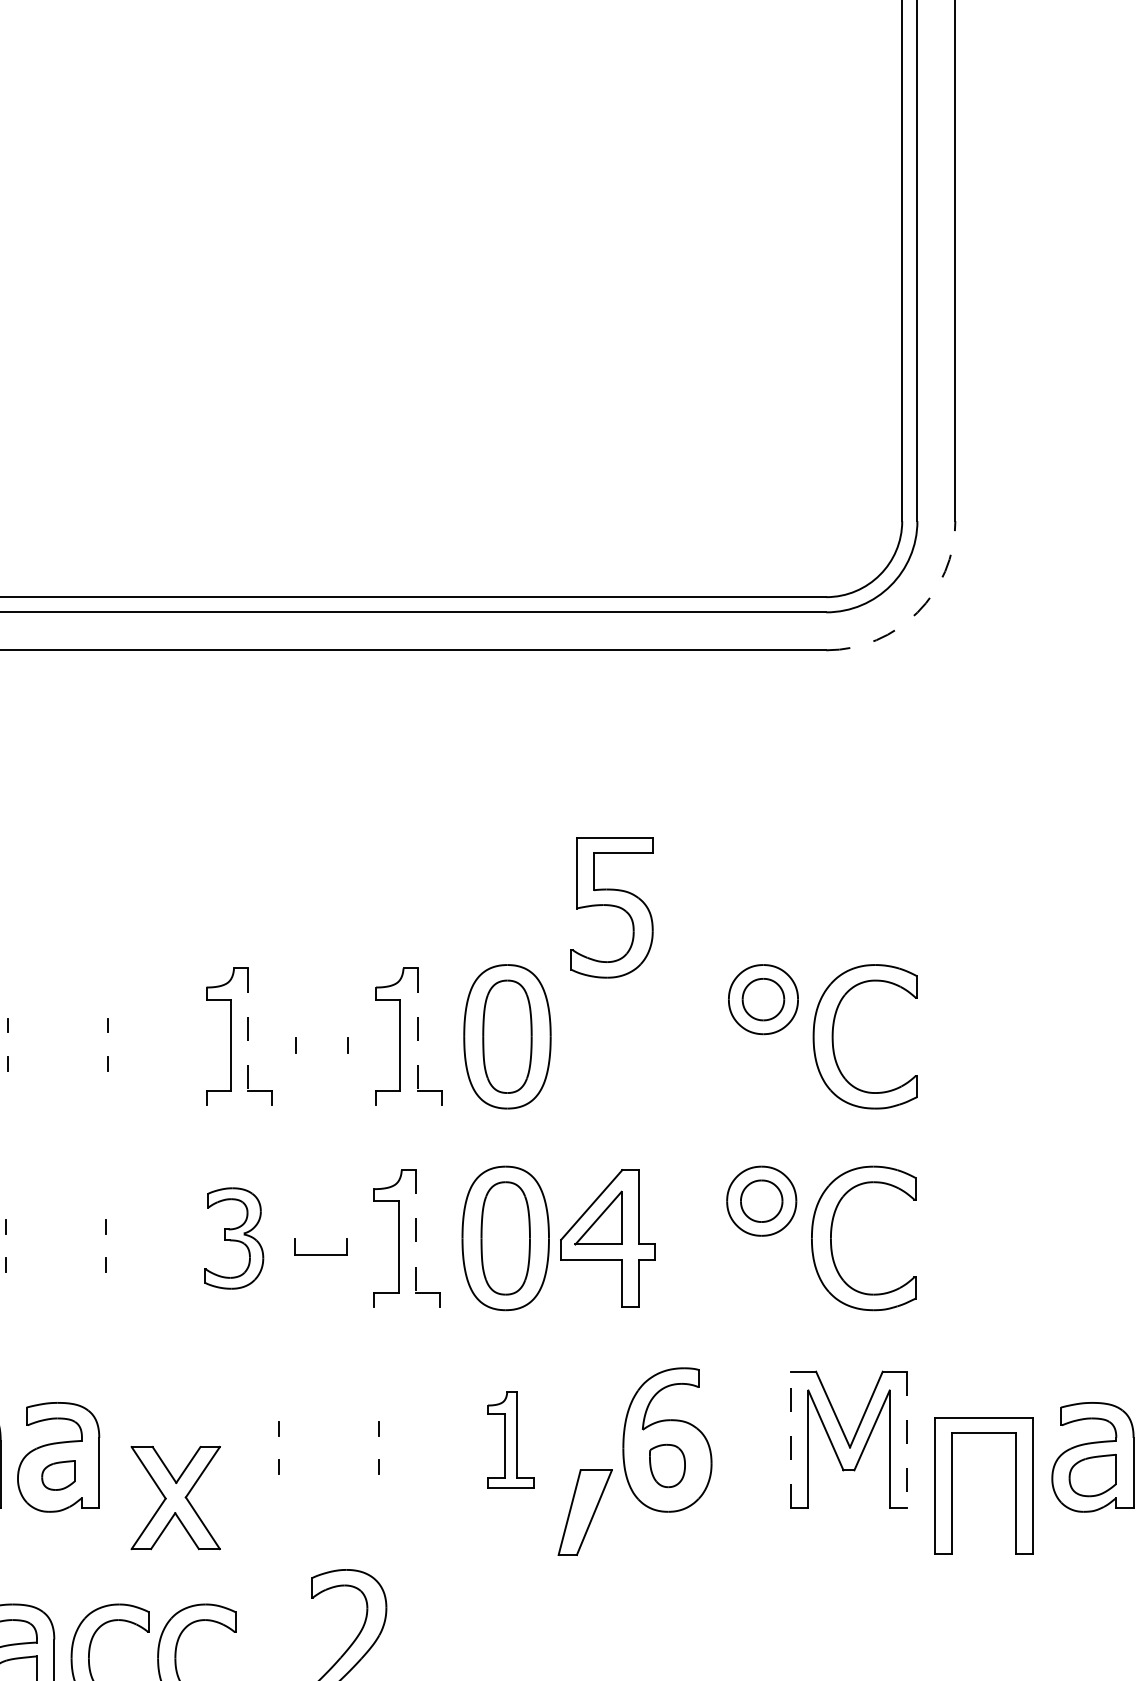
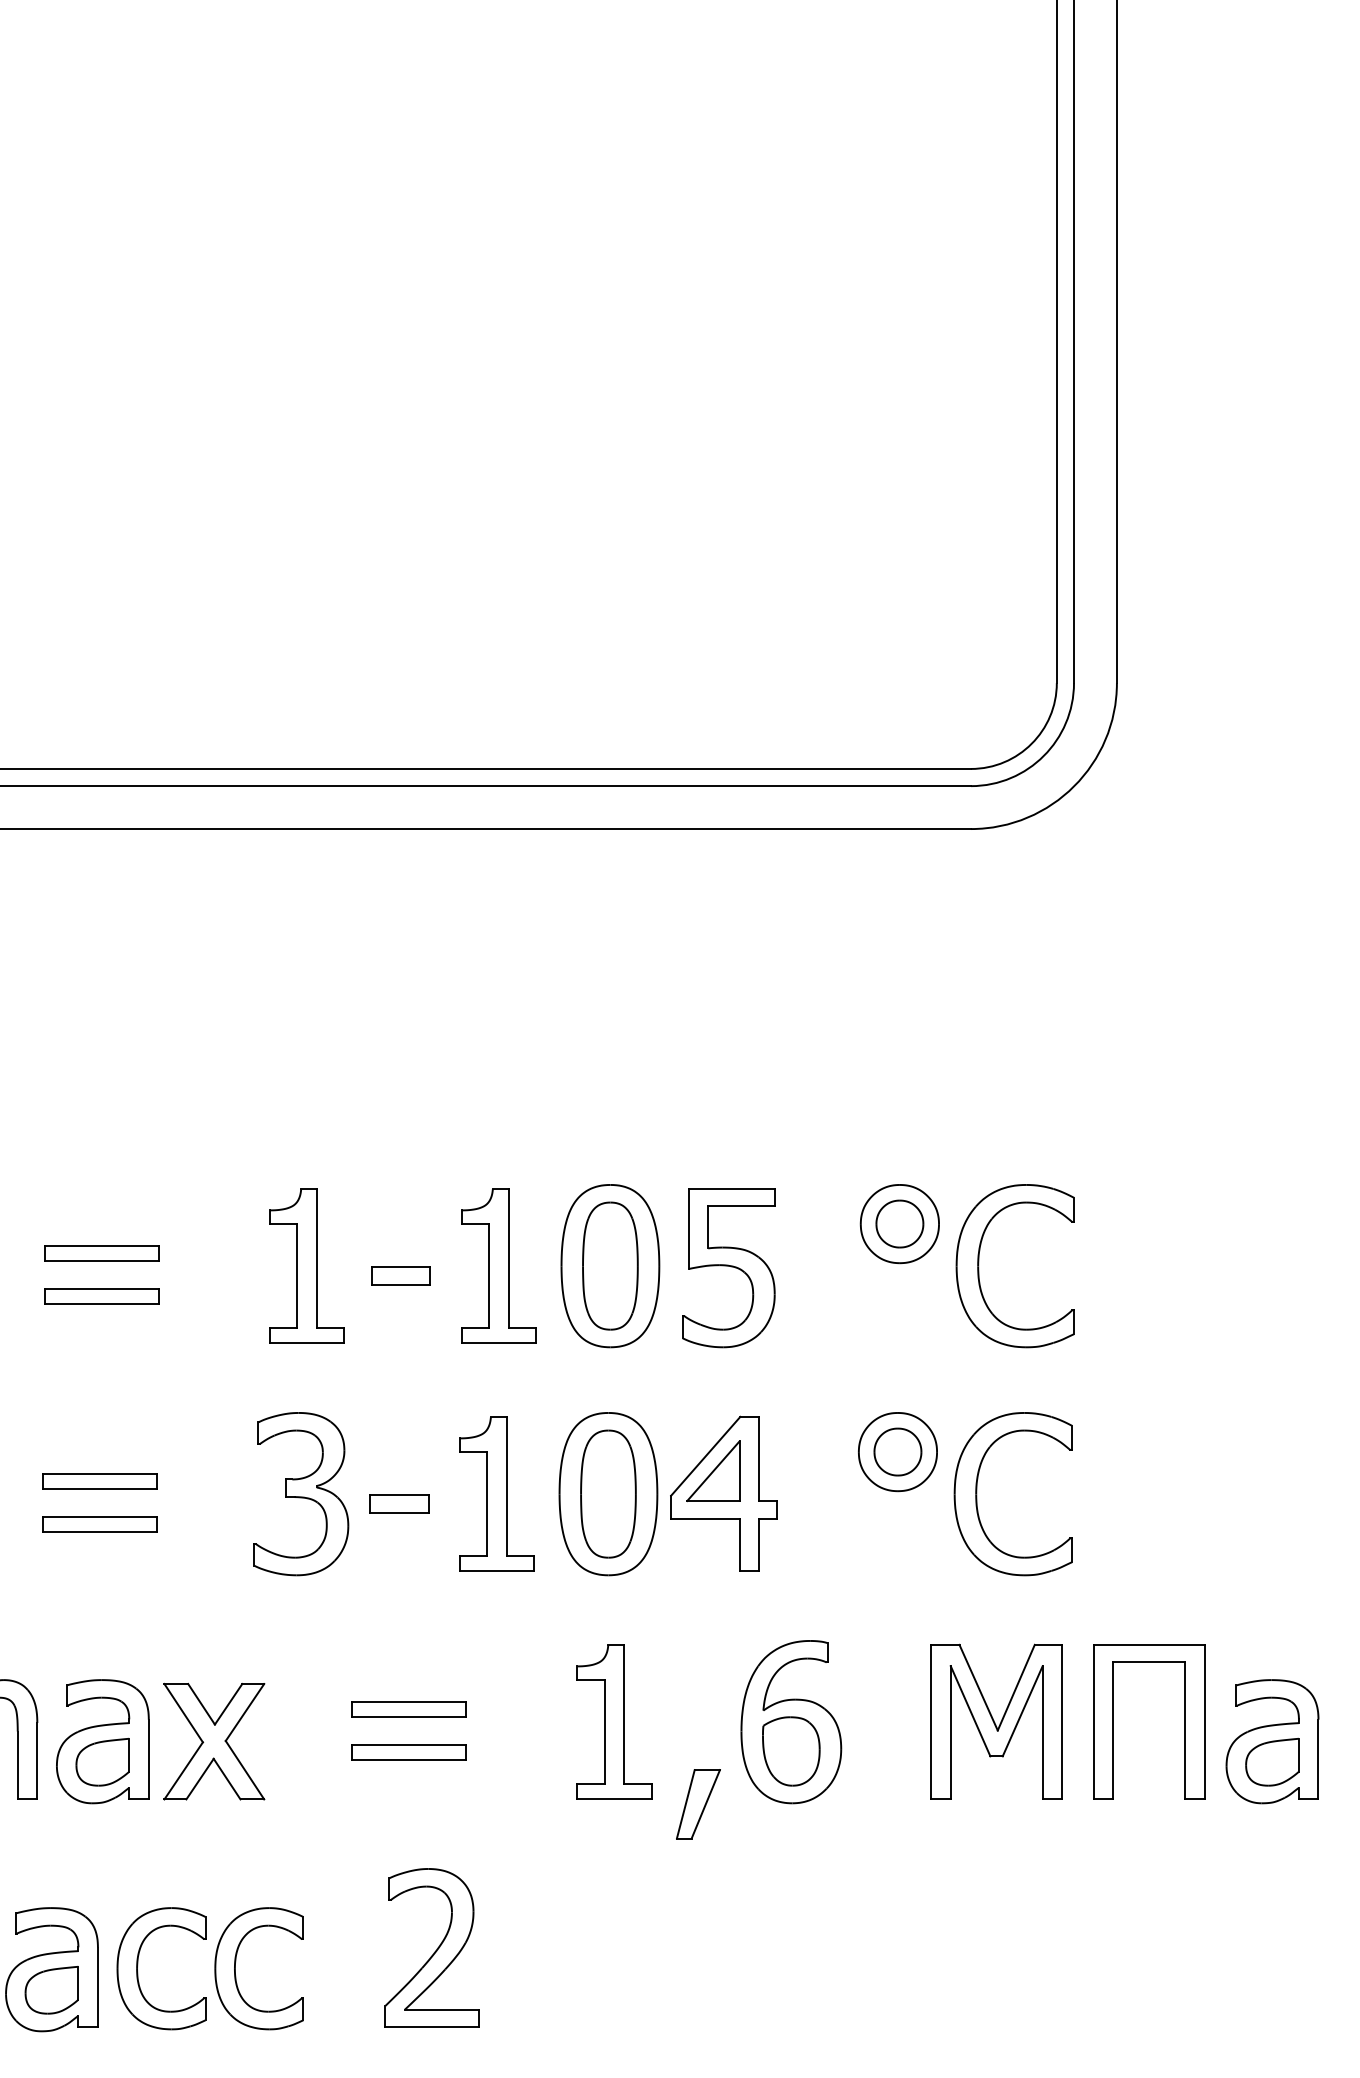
arc: (917, 612) -> (1074, 786), dashed -> solid
part: (611, 908) -> (728, 1268), moved
line: (57, 1018) -> (101, 1245), added
line: (248, 1030) -> (317, 1258), dashed -> solid
line: (417, 1030) -> (508, 1258), dashed -> solid
line: (57, 1032) -> (101, 1261), added
line: (321, 1038) -> (400, 1267), added
line: (321, 1053) -> (400, 1284), added
line: (57, 1056) -> (101, 1288), added
line: (57, 1070) -> (101, 1304), added
line: (239, 1105) -> (307, 1343), added
line: (408, 1105) -> (498, 1343), added
line: (55, 1220) -> (99, 1473), added
line: (415, 1231) -> (506, 1486), dashed -> solid
line: (55, 1234) -> (99, 1489), added
part: (234, 1238) -> (301, 1494), size x1.43
line: (320, 1239) -> (398, 1495), added
line: (55, 1258) -> (99, 1516), added
line: (55, 1272) -> (99, 1532), added
line: (406, 1306) -> (496, 1571), added
line: (328, 1421) -> (408, 1701), added
line: (328, 1435) -> (408, 1717), added
part: (511, 1439) -> (614, 1721), size x1.43
line: (791, 1439) -> (931, 1721), dashed -> solid
line: (907, 1440) -> (1062, 1722), dashed -> solid
line: (328, 1459) -> (408, 1744), added
part: (667, 1466) -> (791, 1751), size x1.43
line: (328, 1473) -> (408, 1760), added
part: (58, 1474) -> (102, 1761), size x1.43
part: (1015, 1485) -> (1184, 1721), moved
part: (175, 1497) -> (214, 1741), moved
part: (585, 1512) -> (698, 1804), size x0.71

